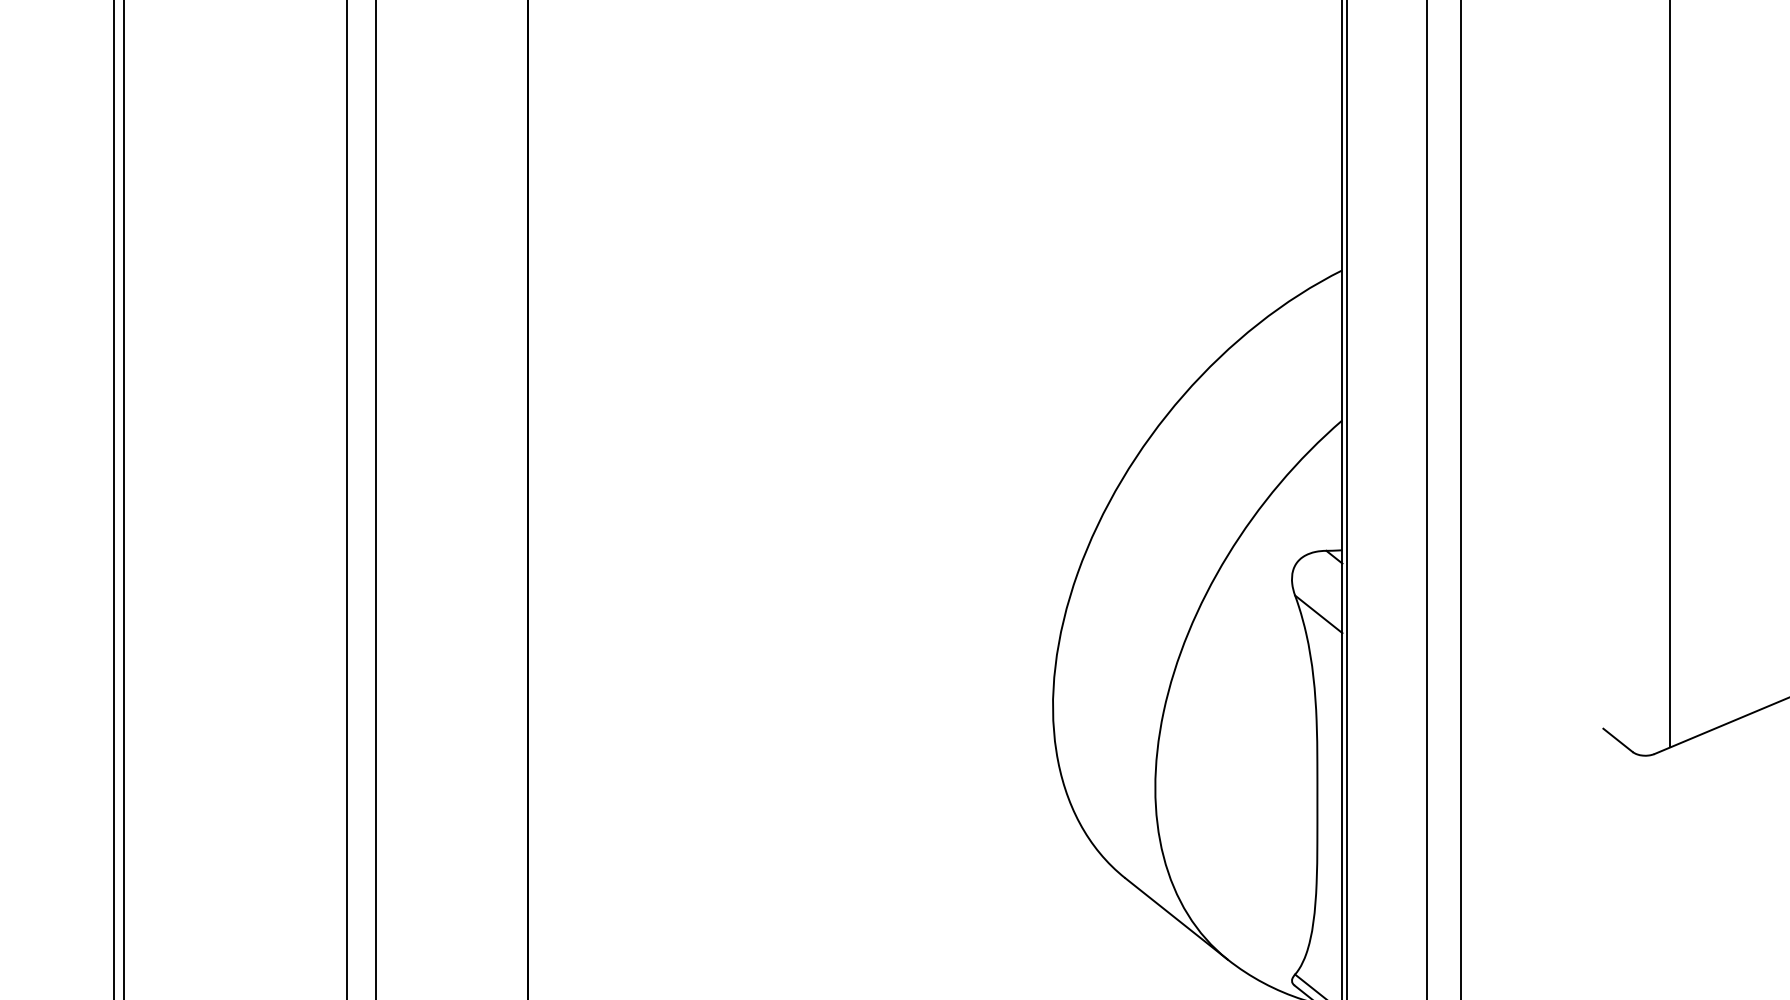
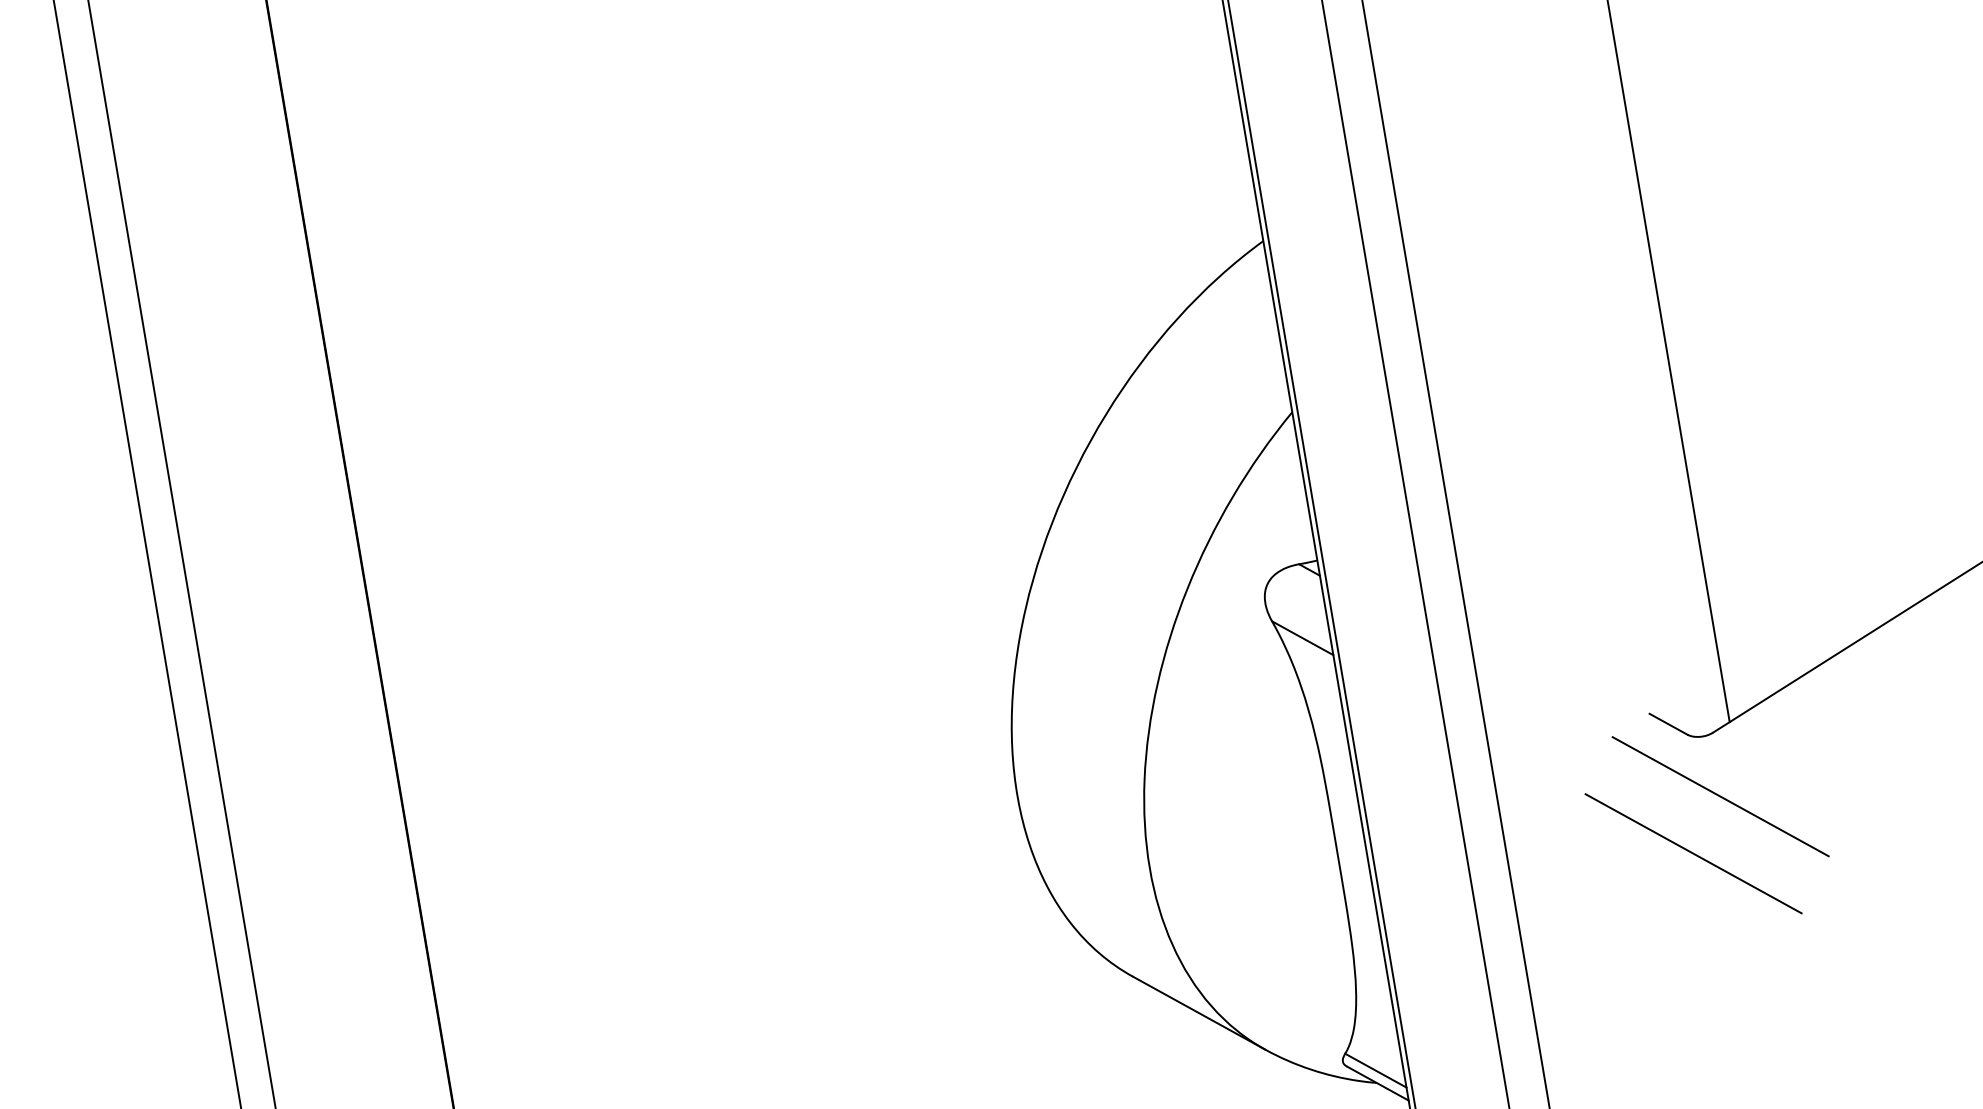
line: (1651, 809) -> (1720, 796), added
line: (1620, 854) -> (1693, 854), added

